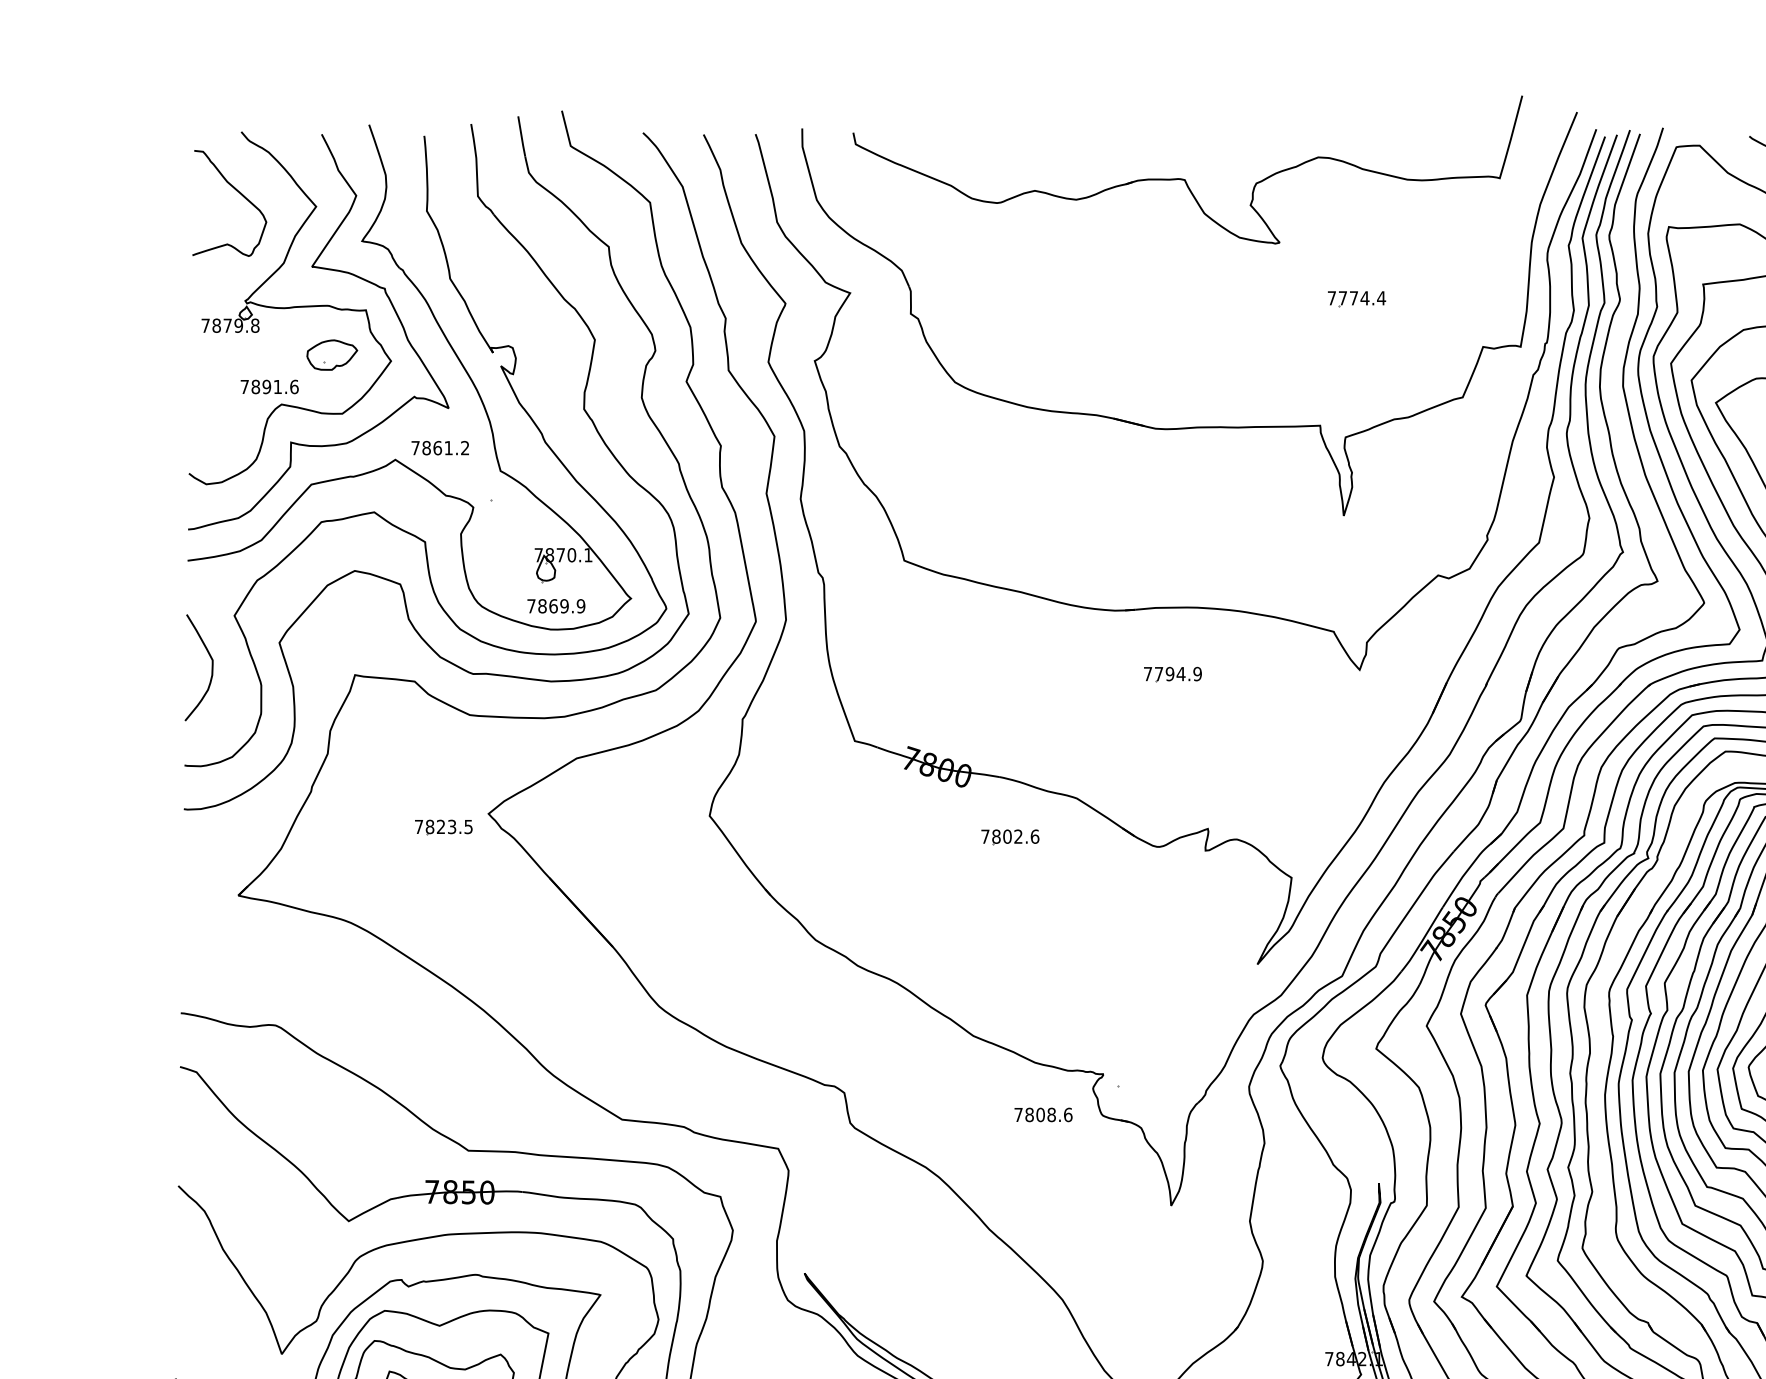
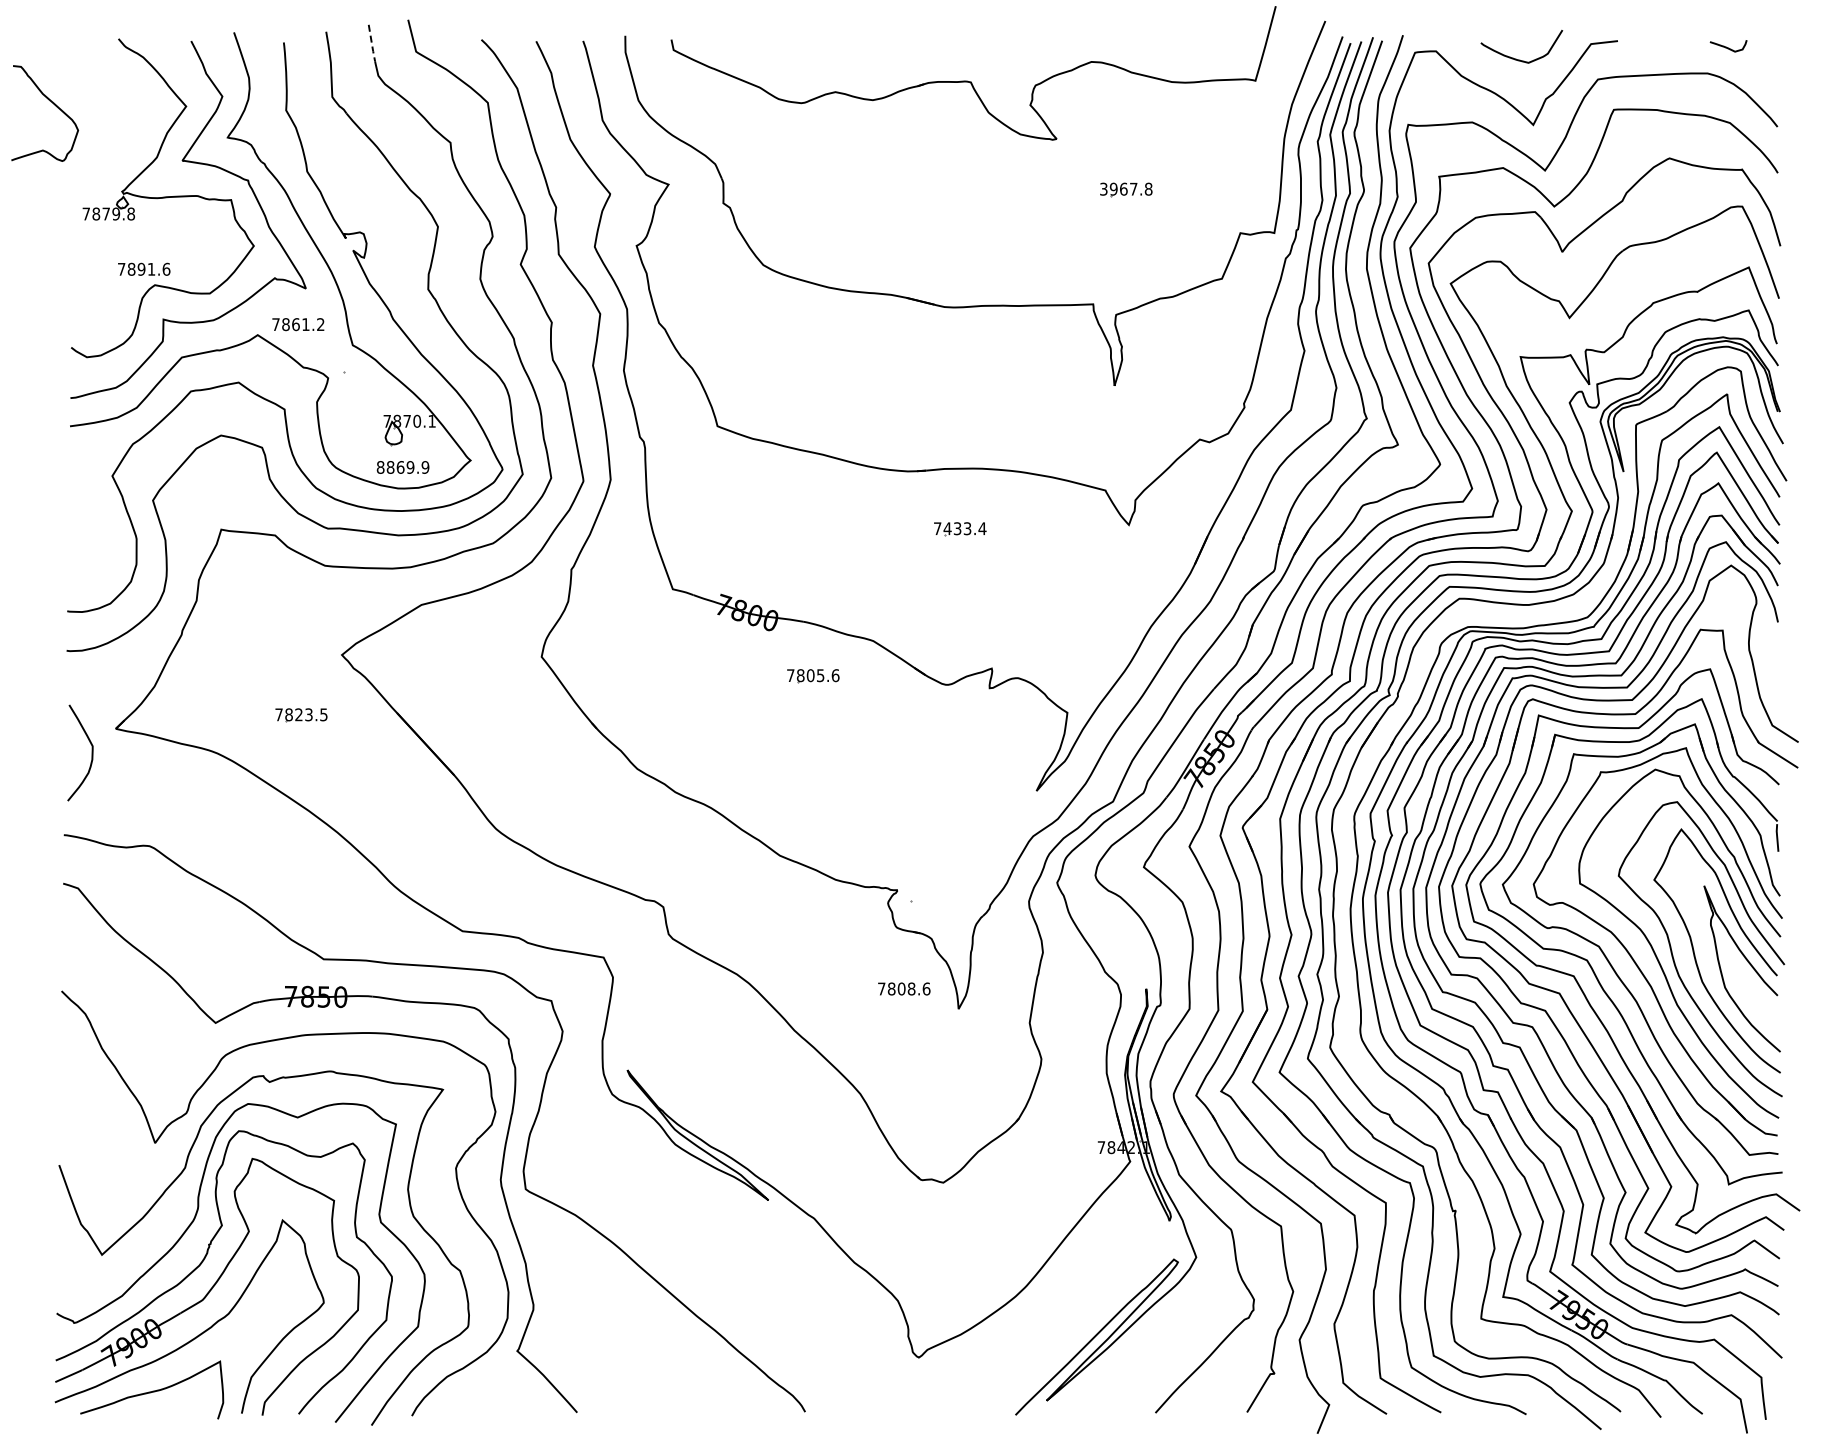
line: (522, 138) -> (372, 44), solid -> dashed
curve: (239, 193) -> (53, 104), moved
text: (1357, 297) -> (1126, 188), 7774.4 -> 3967.8
part: (332, 355) -> (200, 240), removed
text: (531, 606) -> (380, 467), 7869.9 -> 8869.9
curve: (211, 667) -> (91, 752), moved
text: (1177, 673) -> (964, 528), 7794.9 -> 7433.4
part: (443, 827) -> (301, 715), moved
text: (1018, 836) -> (820, 675), 7802.6 -> 7805.6
text: (1043, 1114) -> (904, 988), moved

